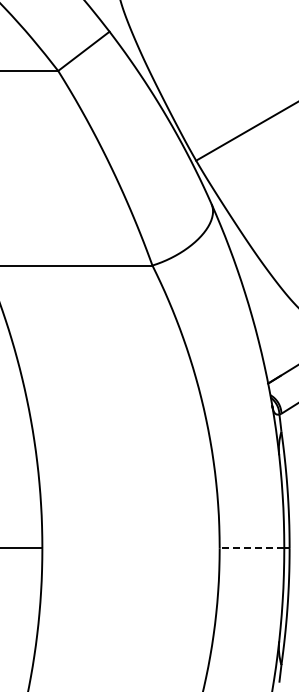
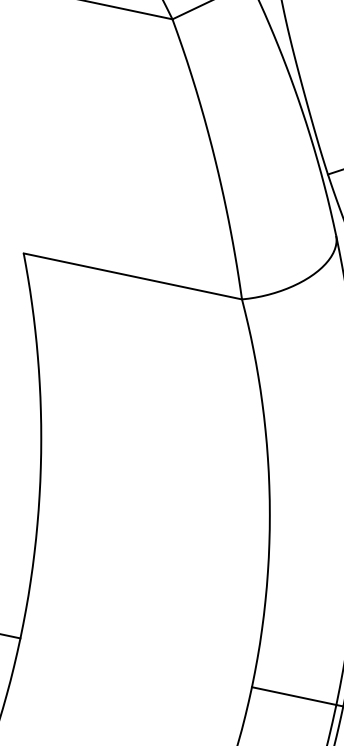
line: (251, 548) -> (293, 696), dashed -> solid

